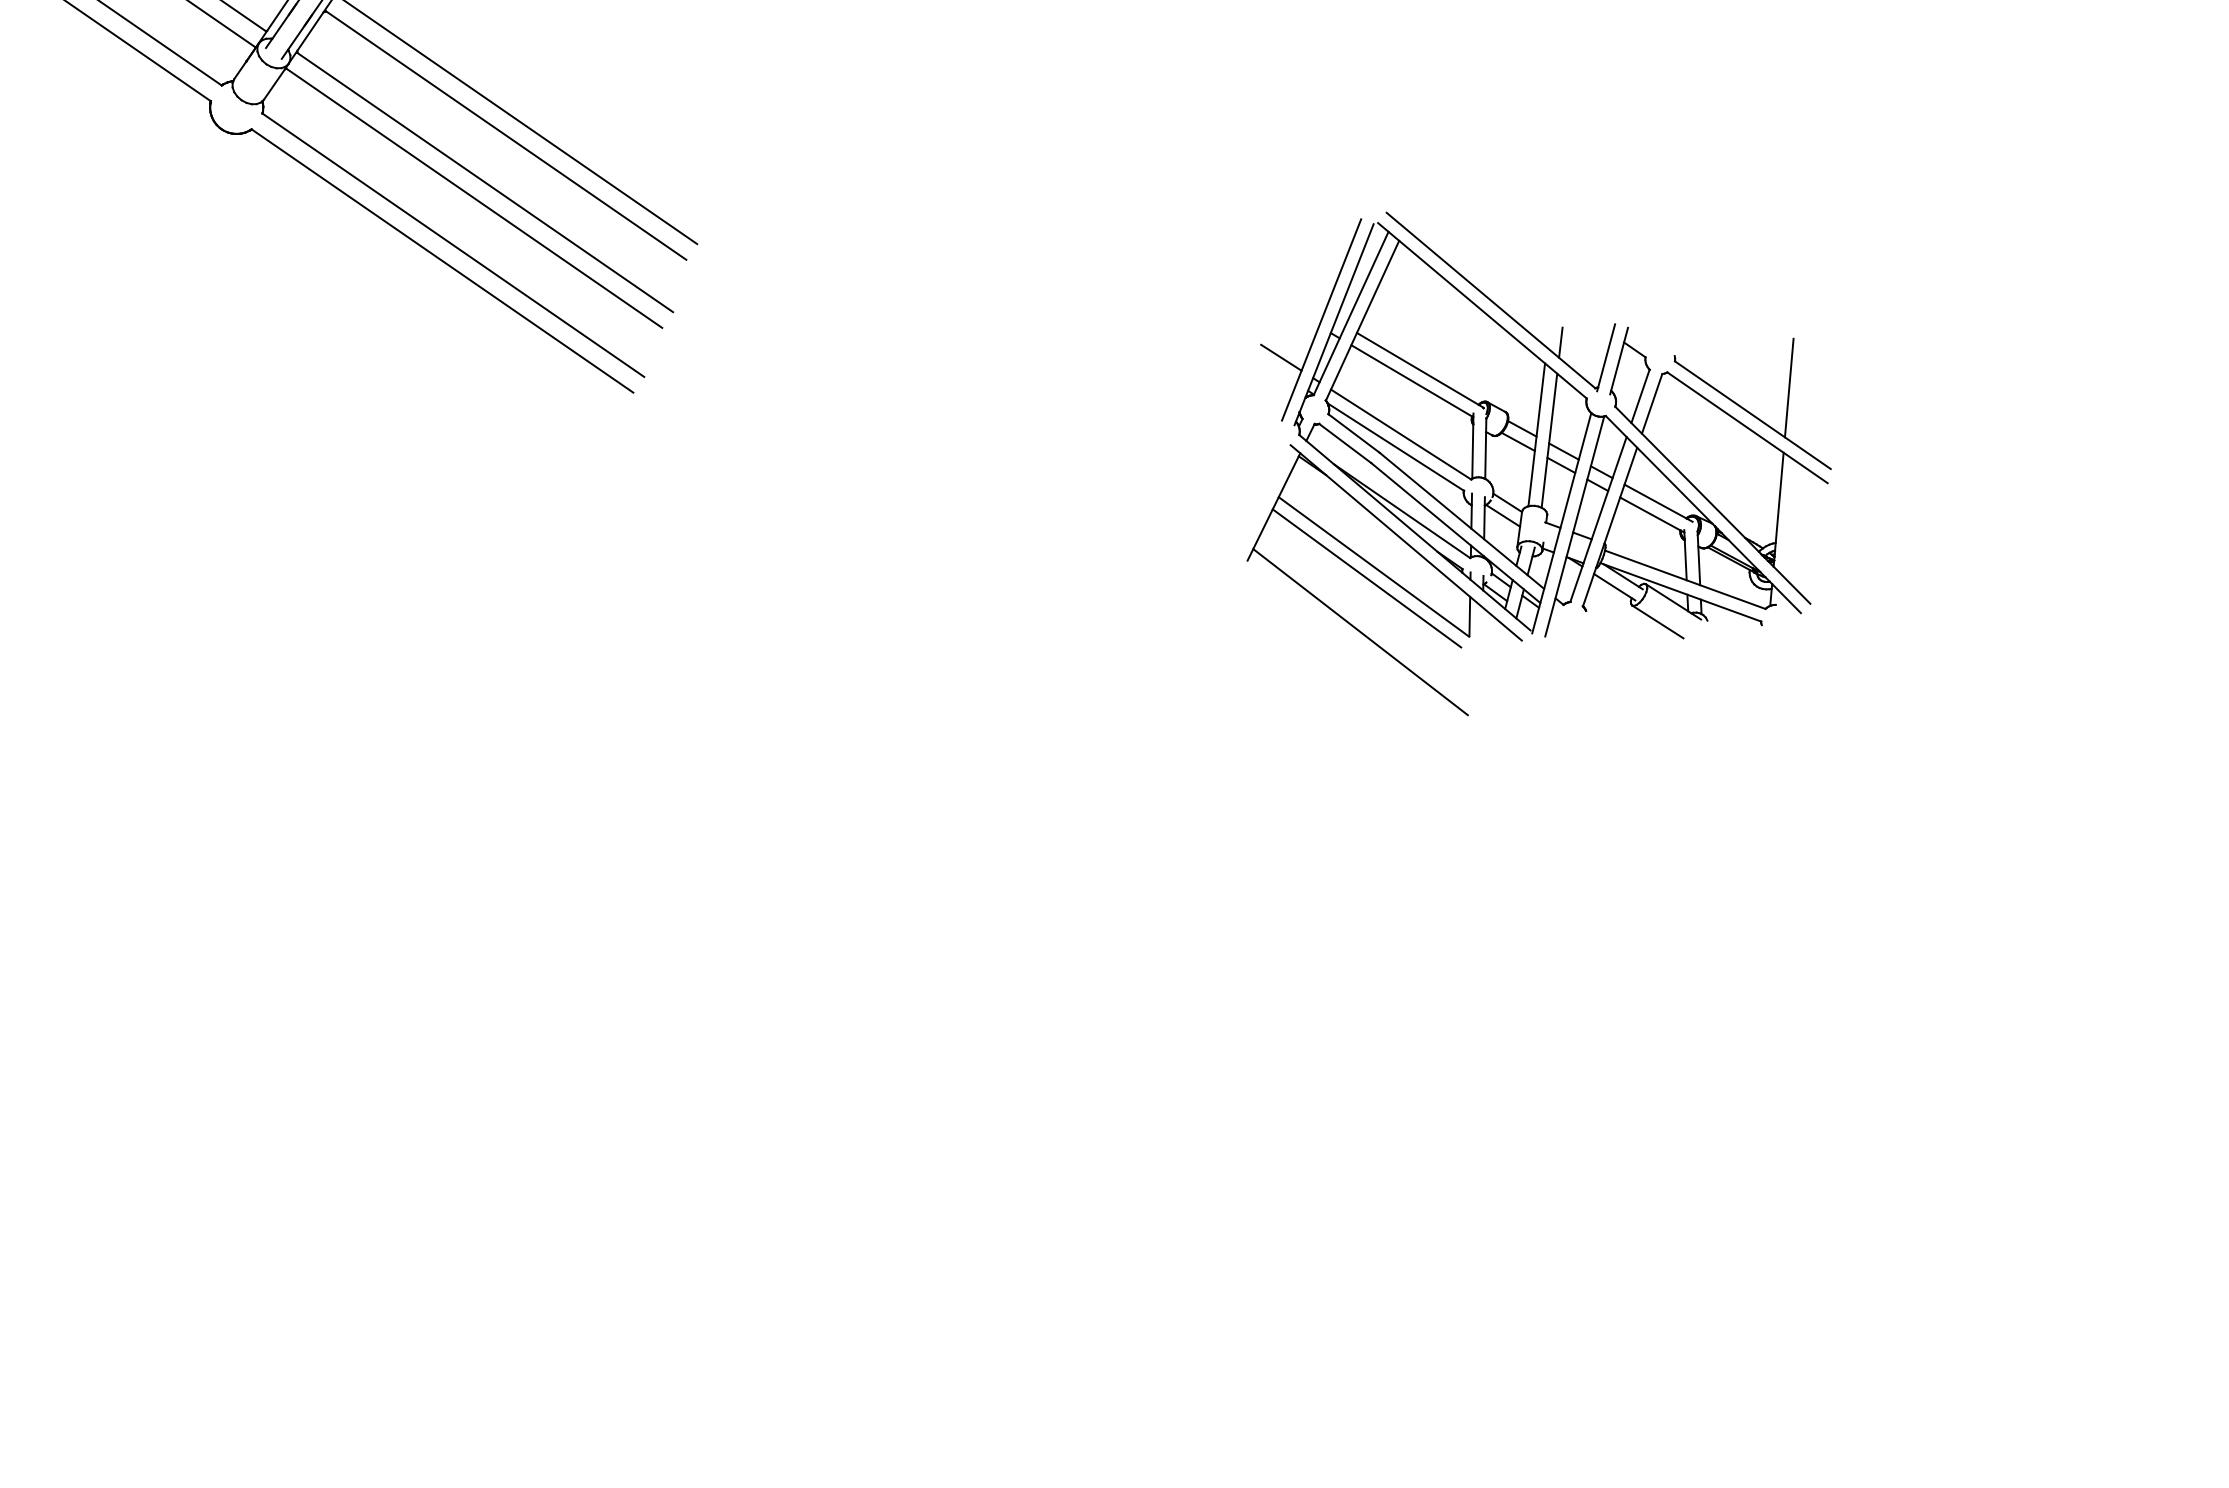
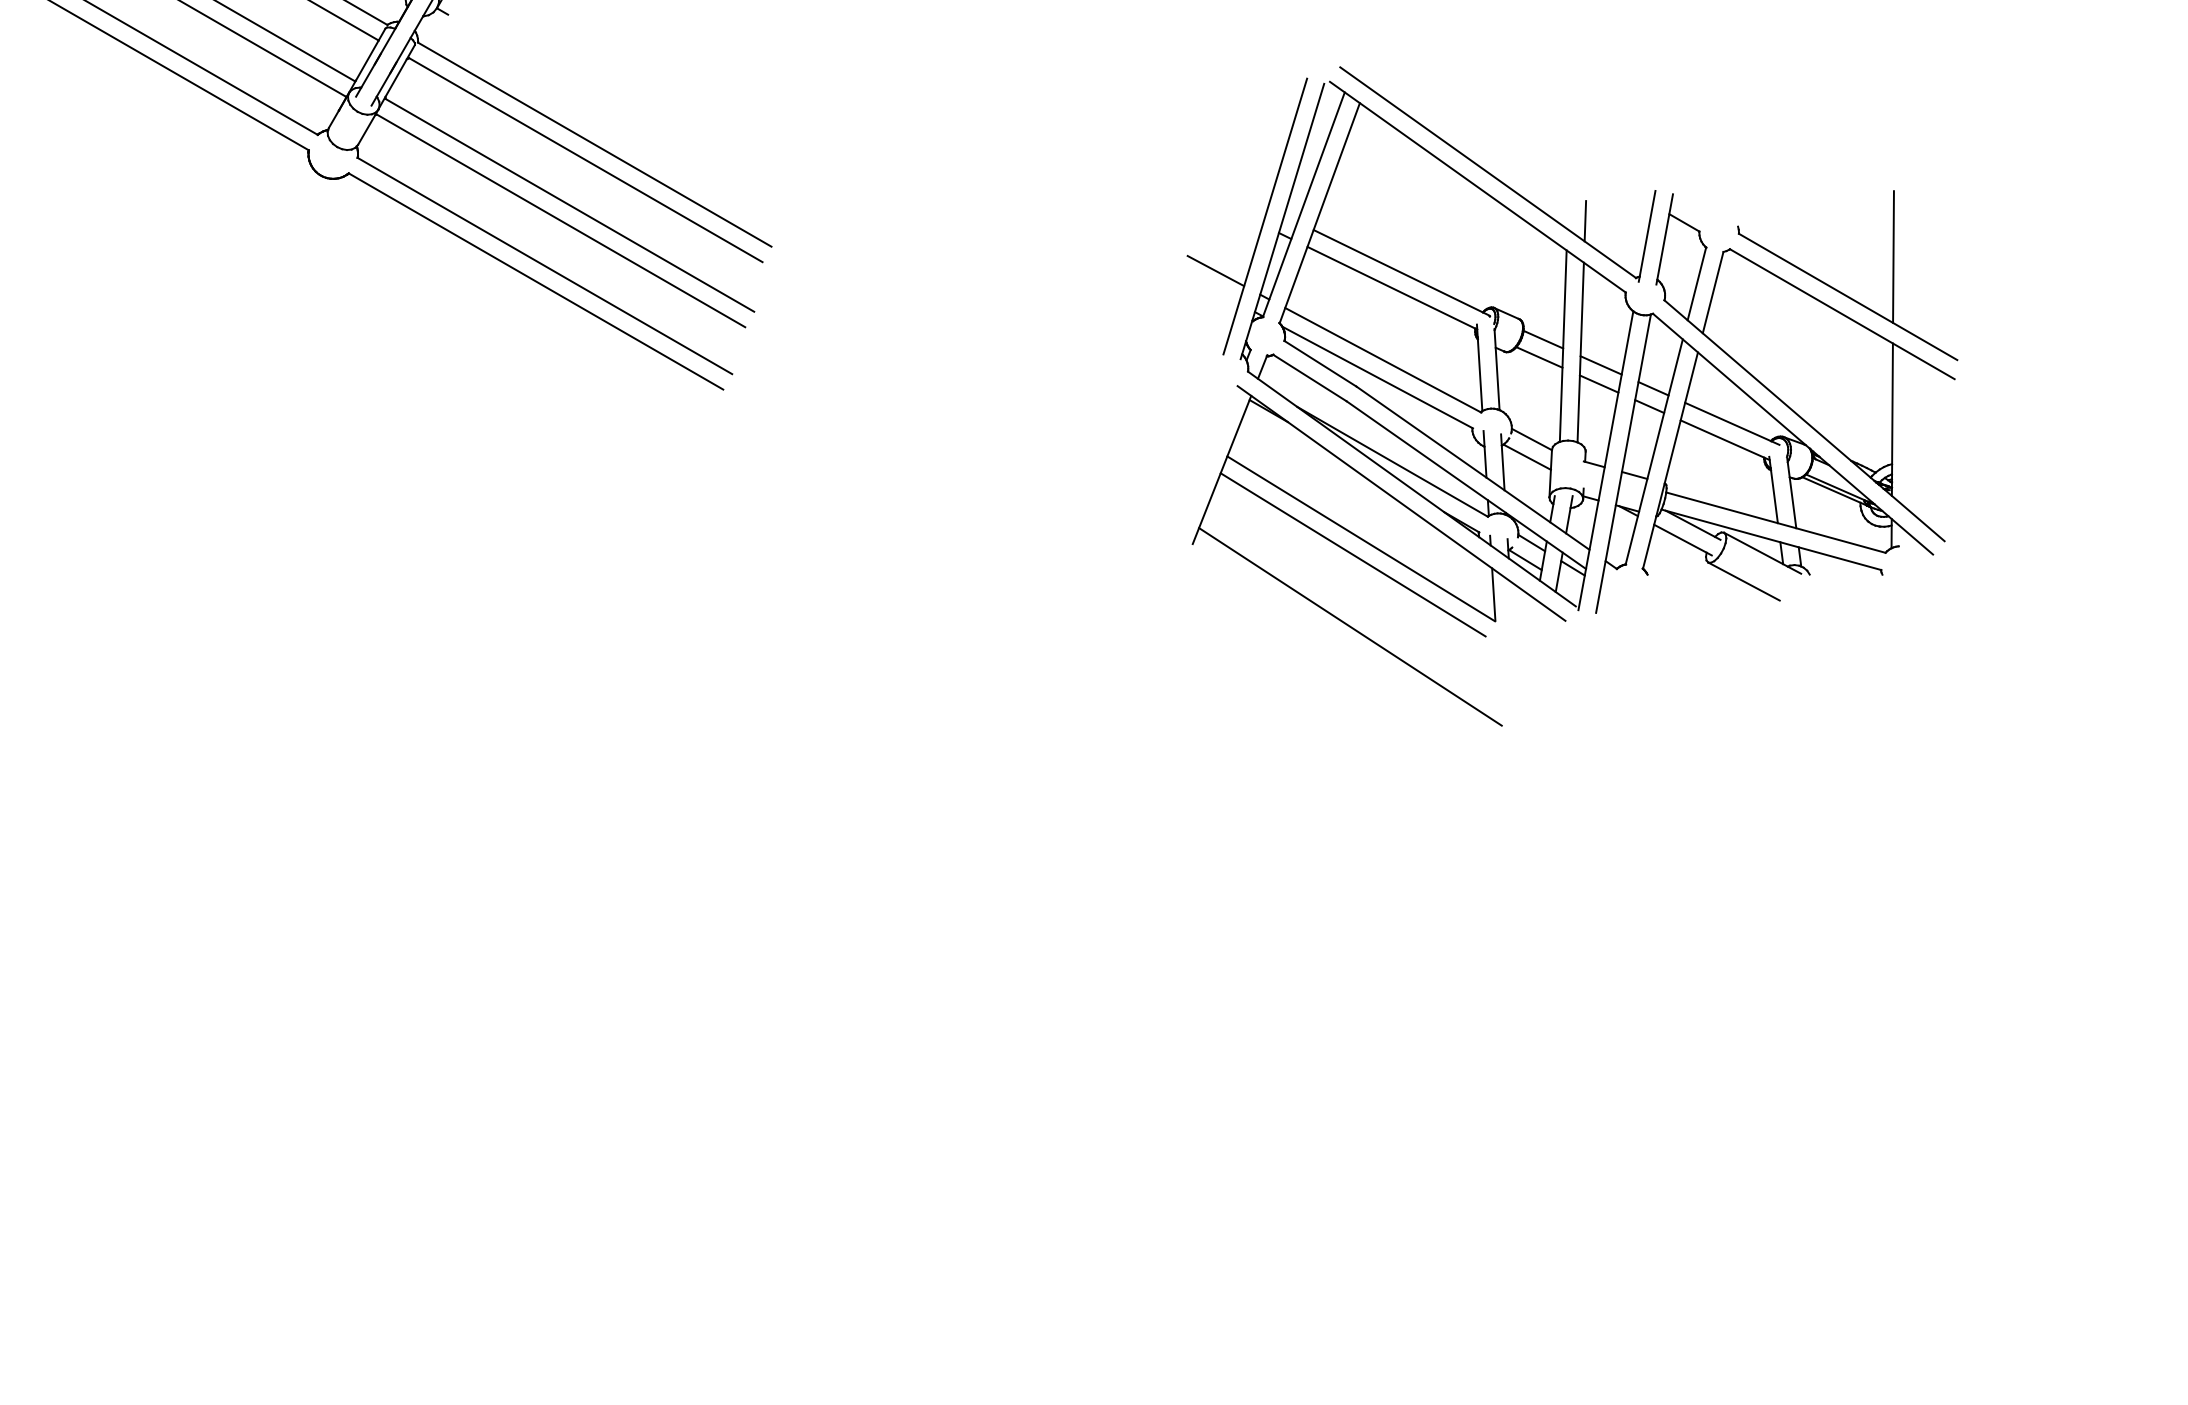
part: (1540, 473) -> (1572, 396), size x1.43

